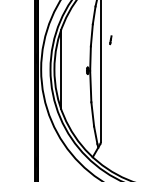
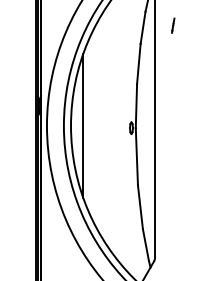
part: (110, 40) -> (172, 26), moved

